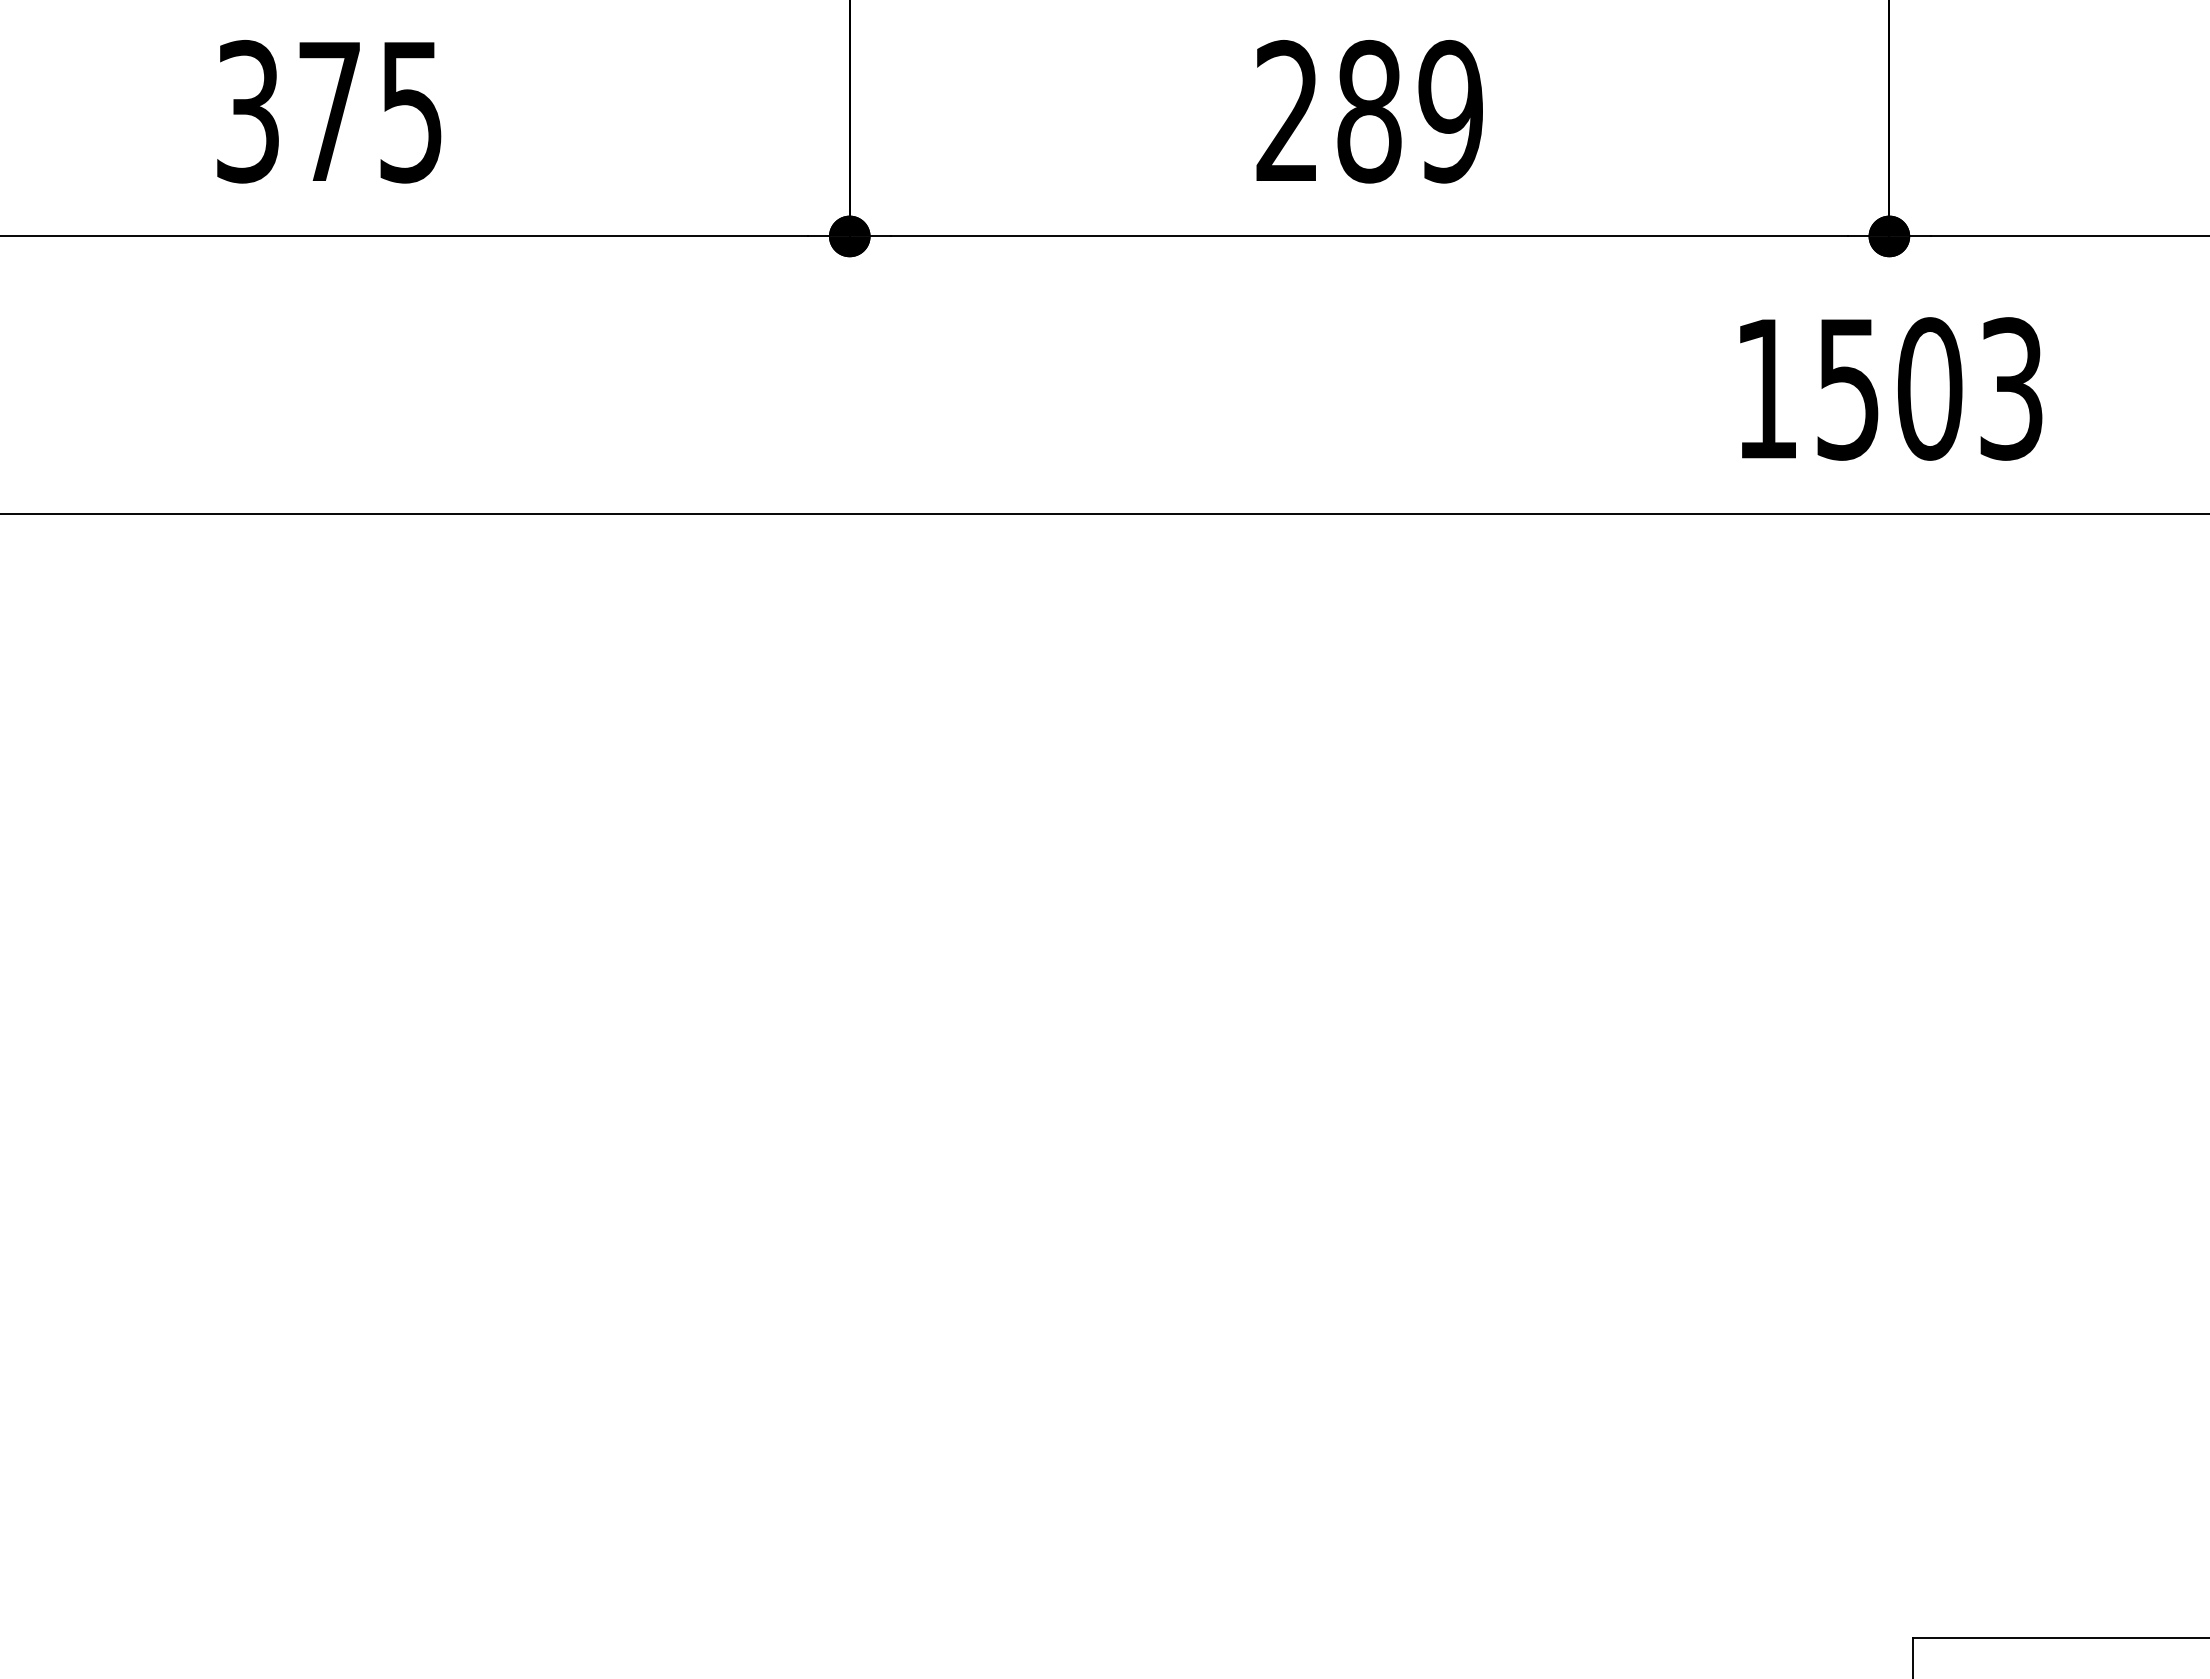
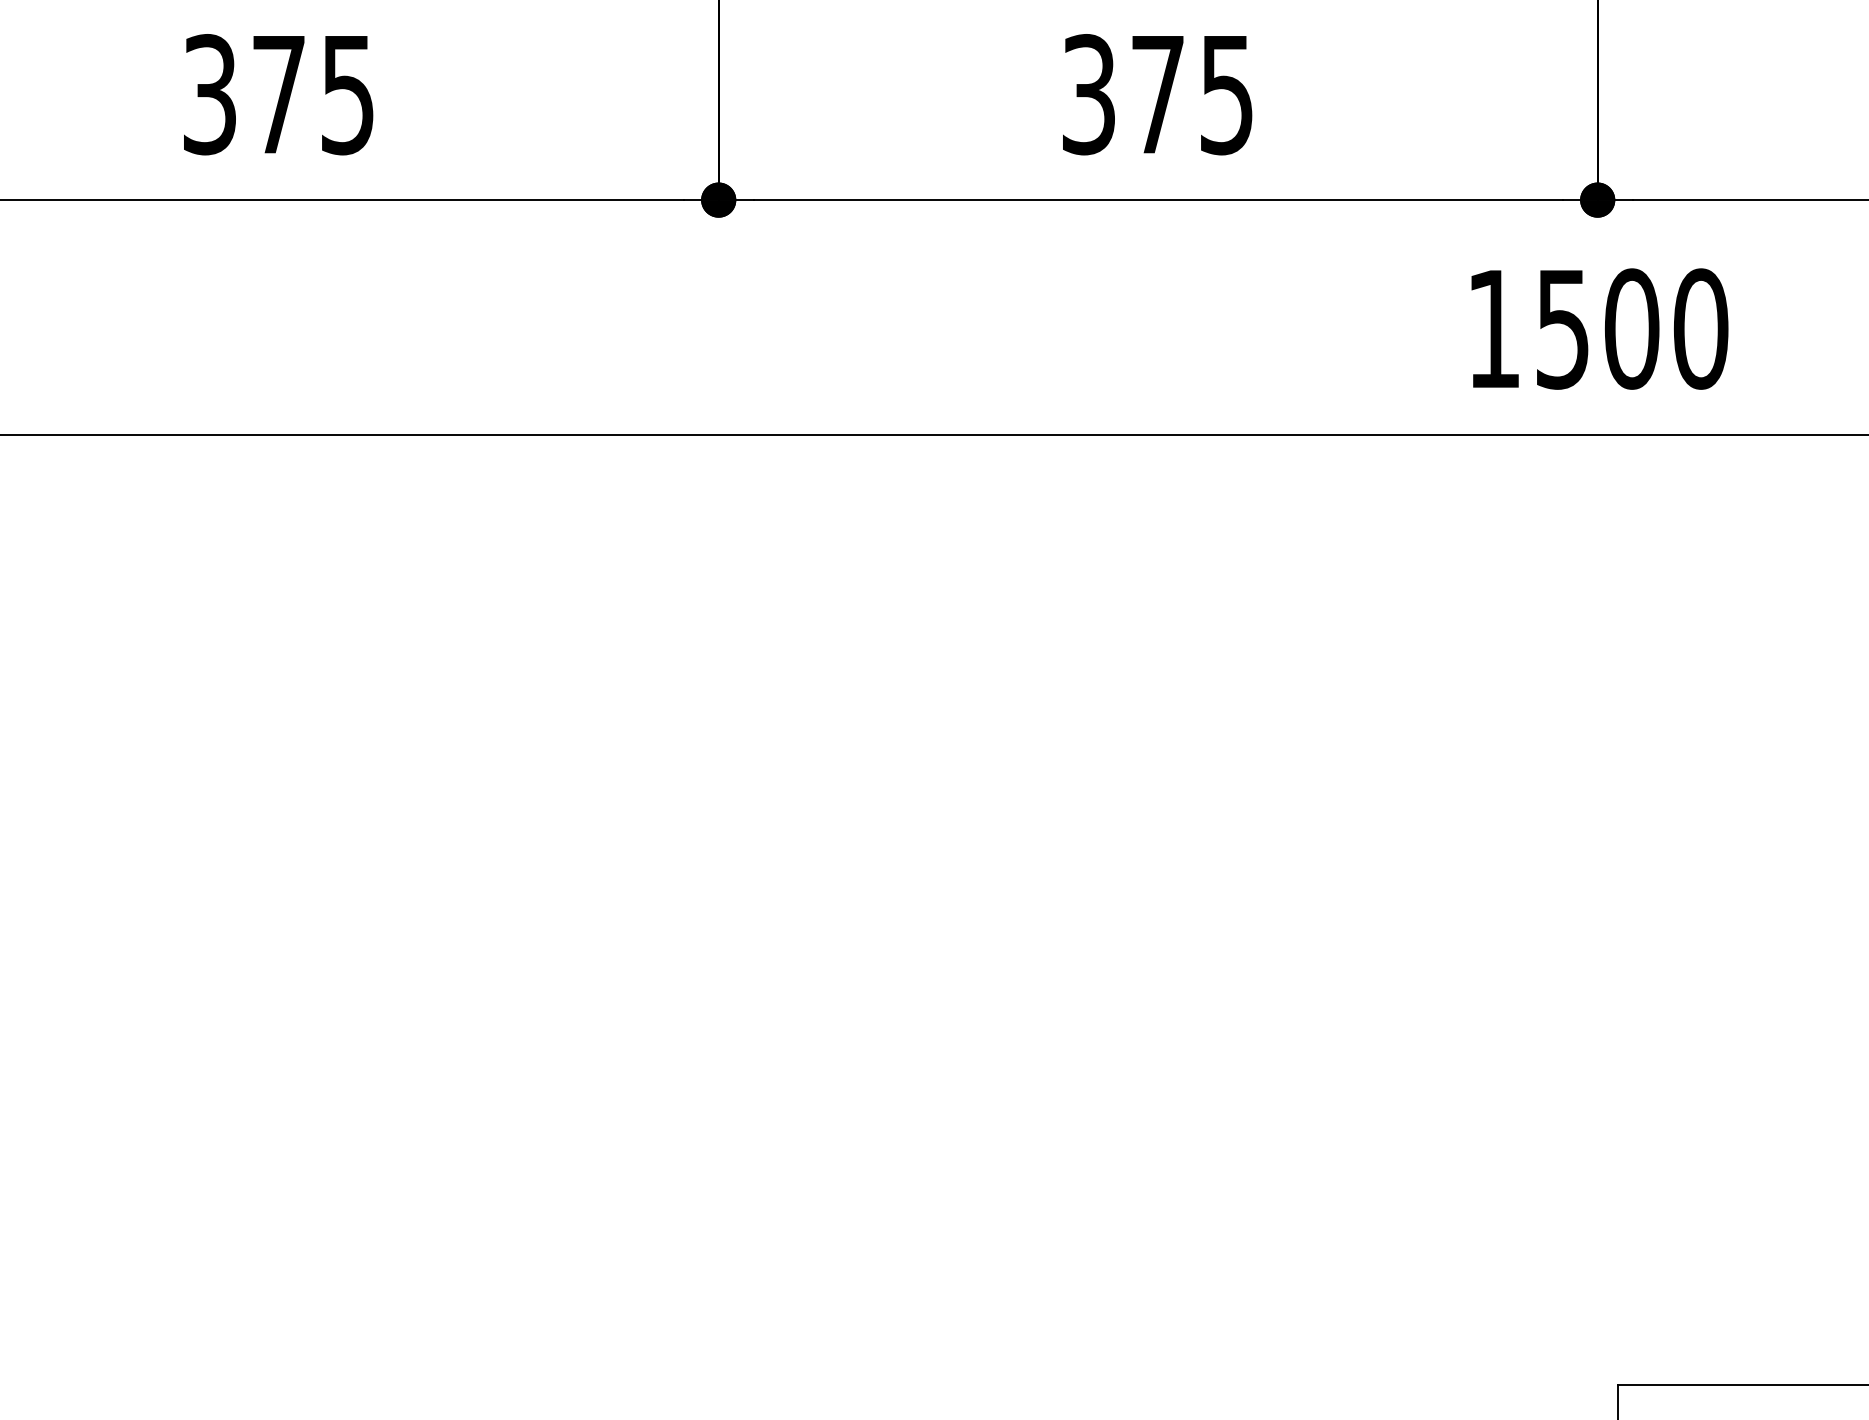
text: (1369, 111) -> (1158, 94), 289 -> 375
text: (2011, 388) -> (1700, 328), 1503 -> 1500

